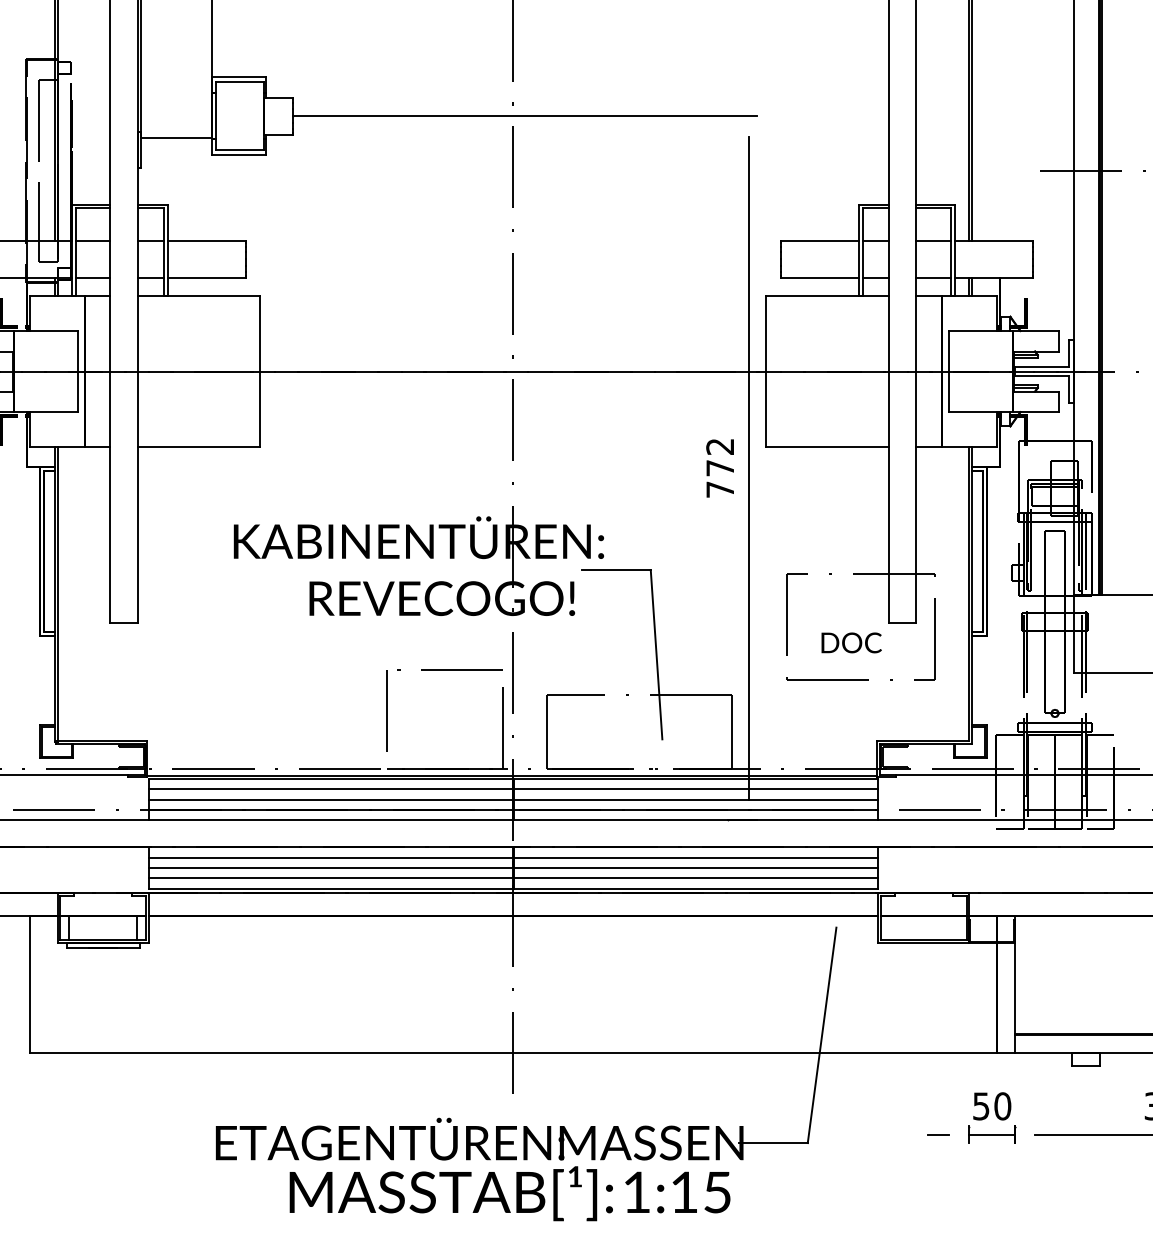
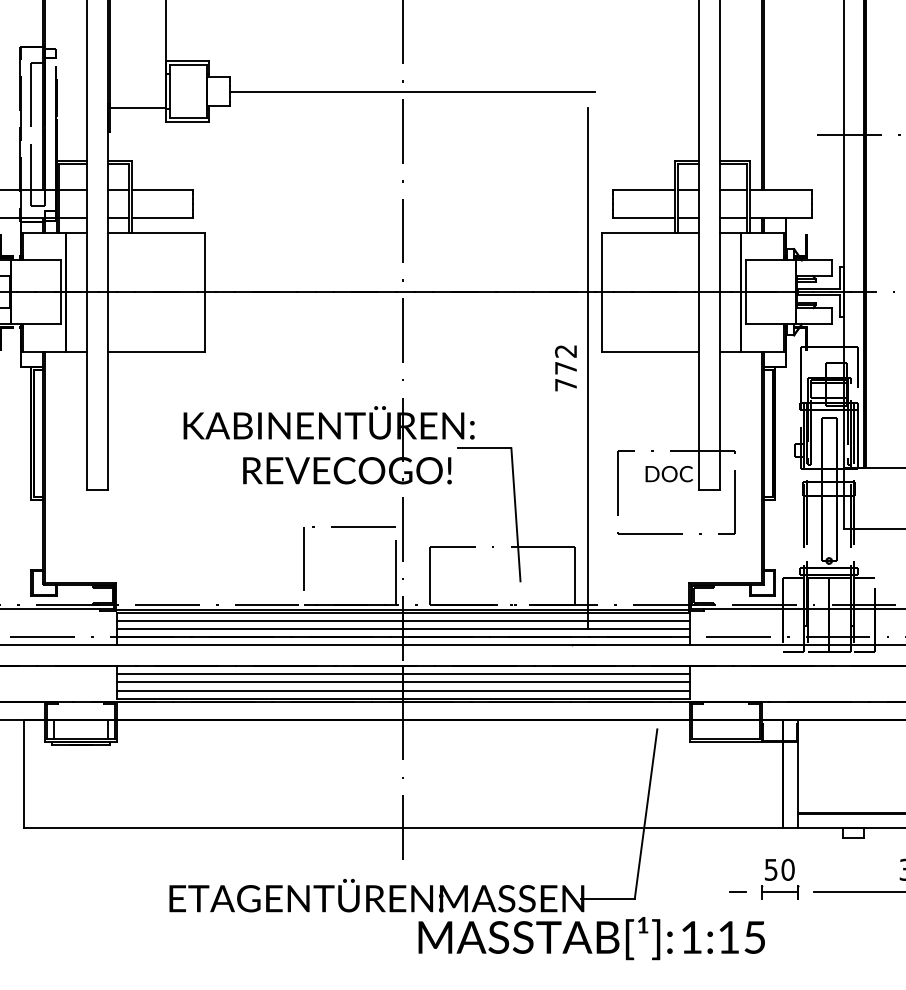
text: (851, 642) -> (669, 473), moved
text: (509, 1193) -> (591, 938), moved

